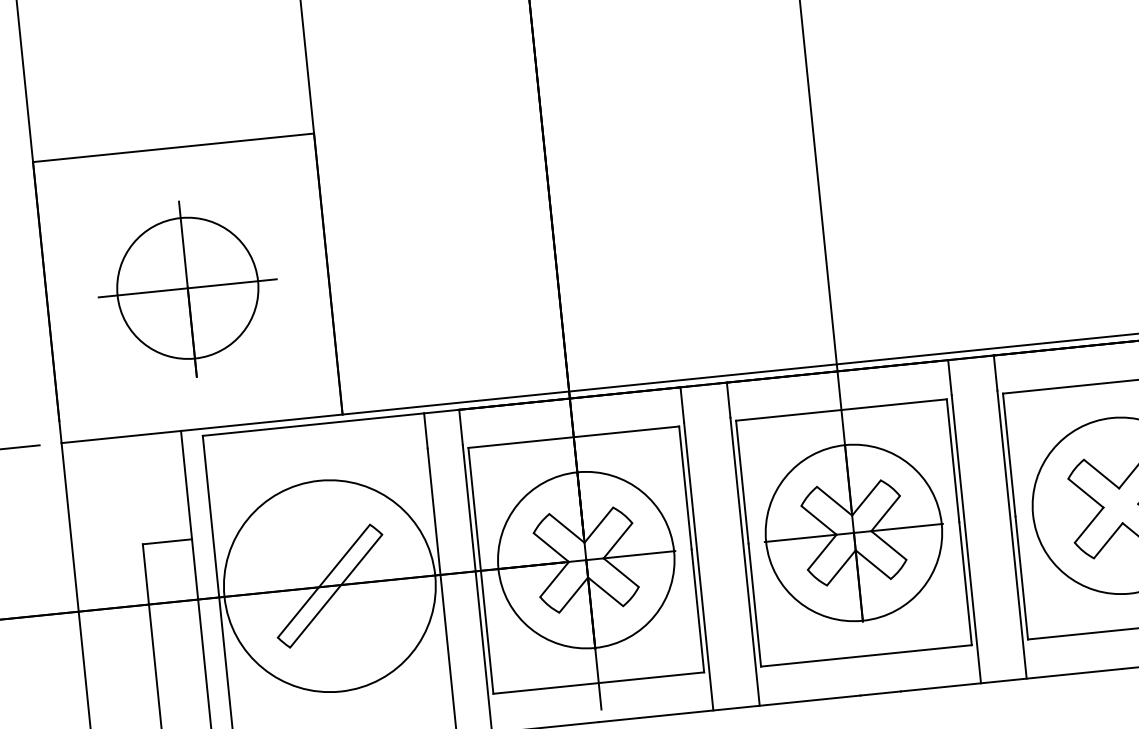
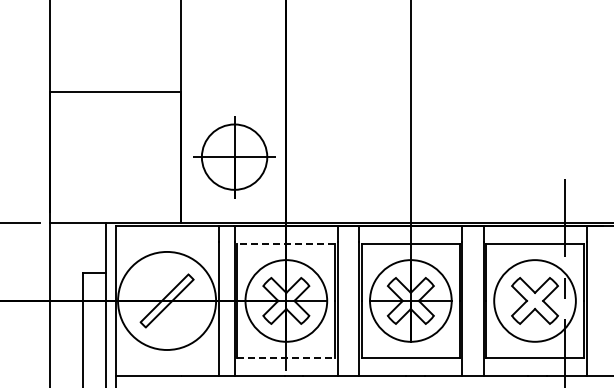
part: (187, 289) -> (234, 157), moved
line: (571, 436) -> (285, 243), solid -> dashed
line: (599, 683) -> (286, 358), solid -> dashed

